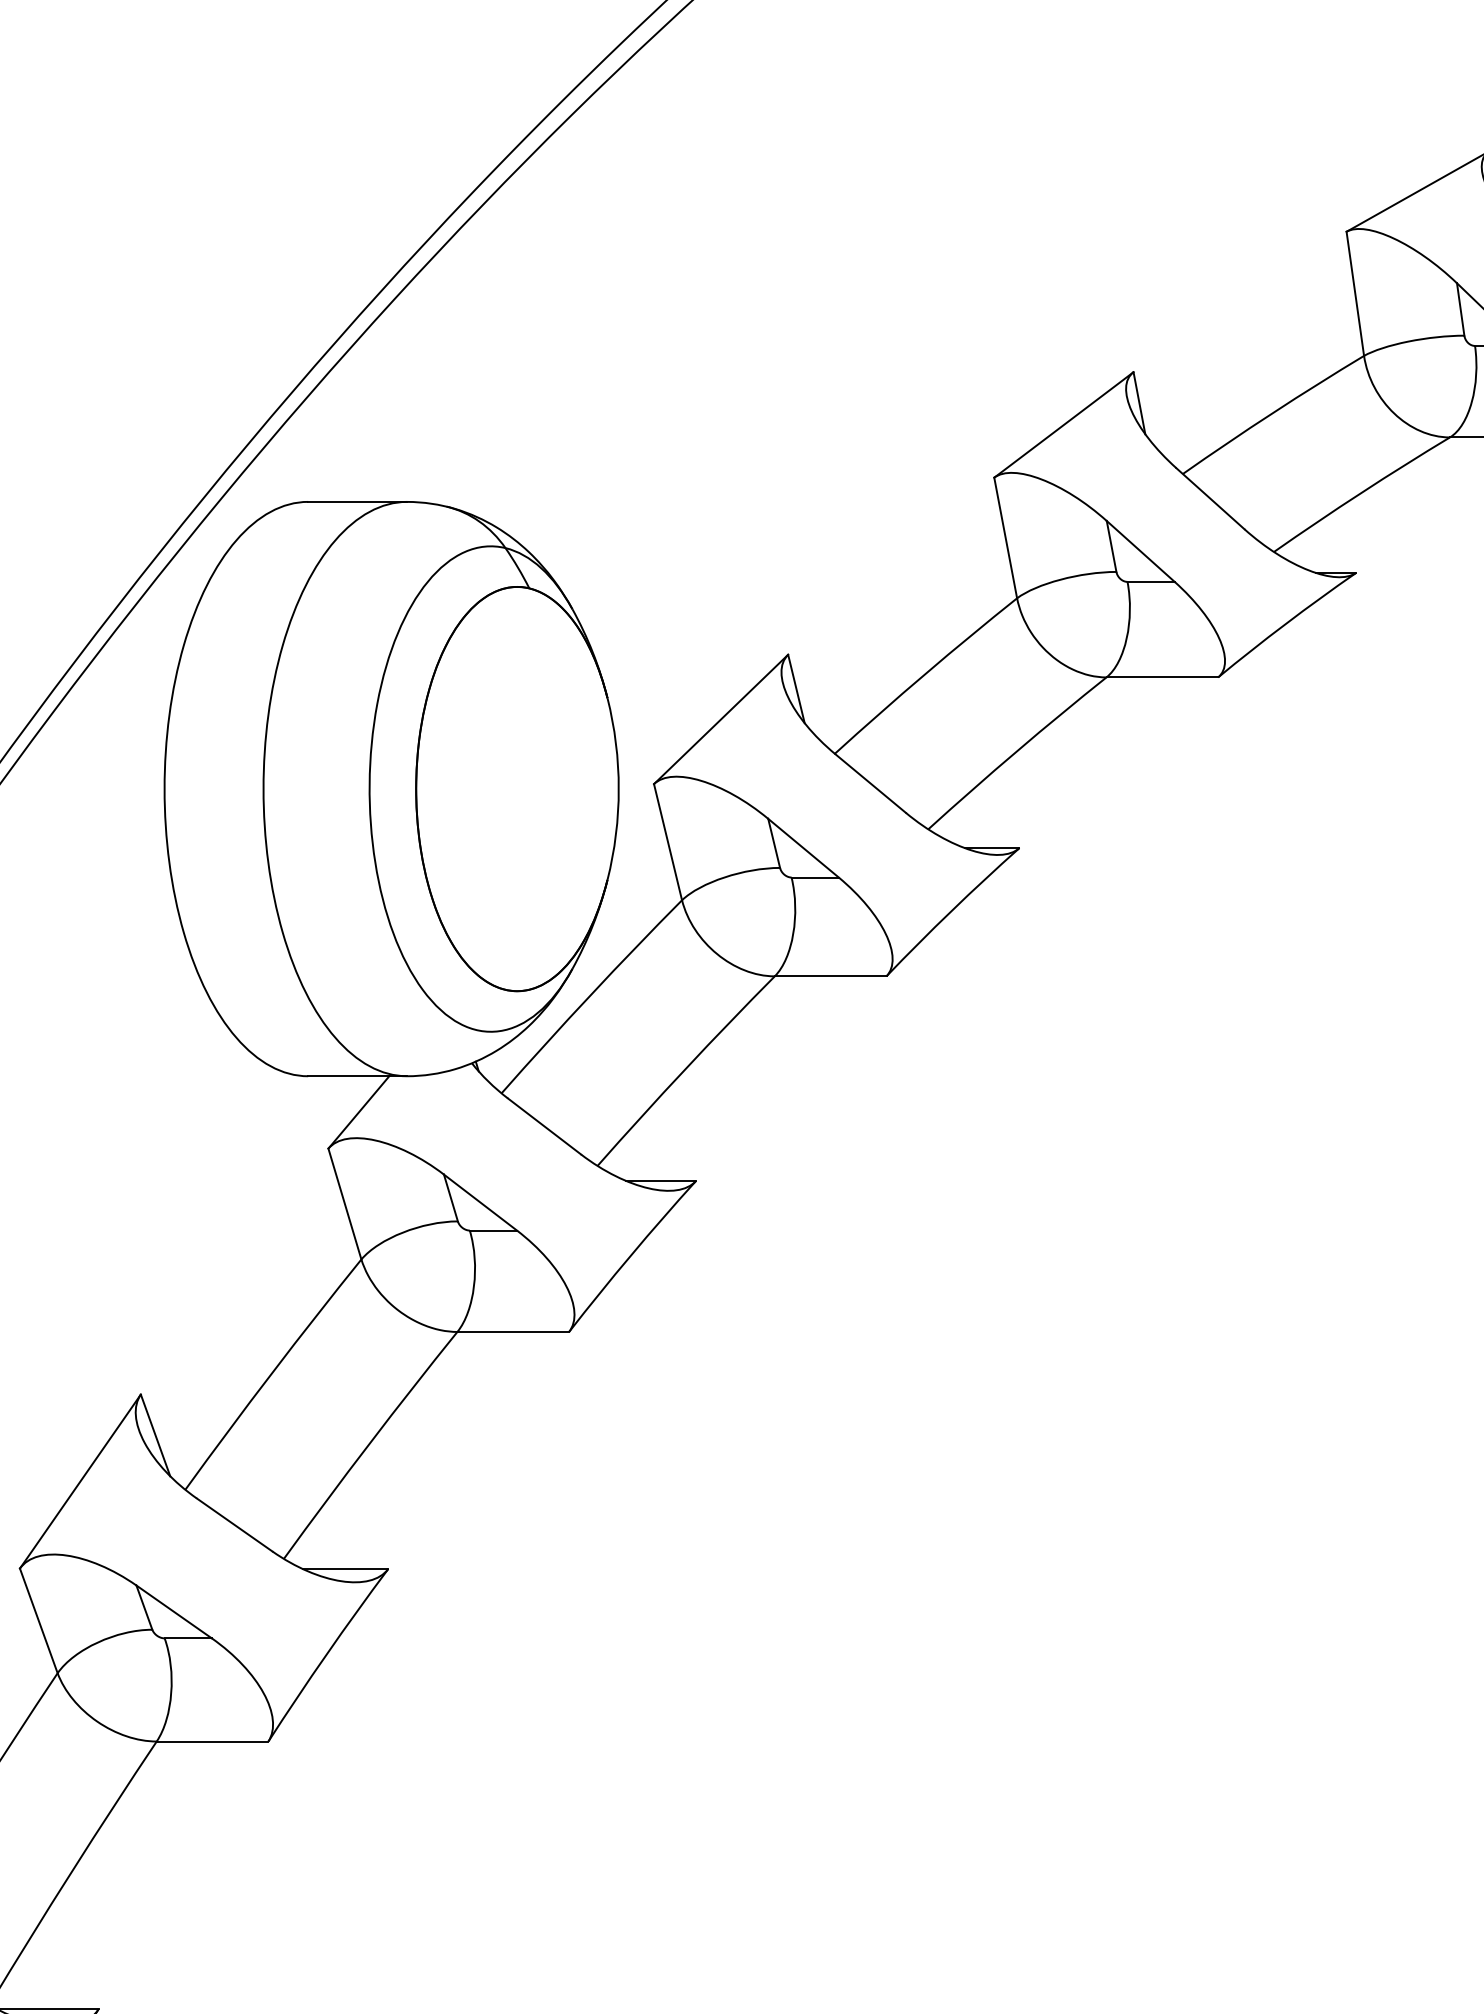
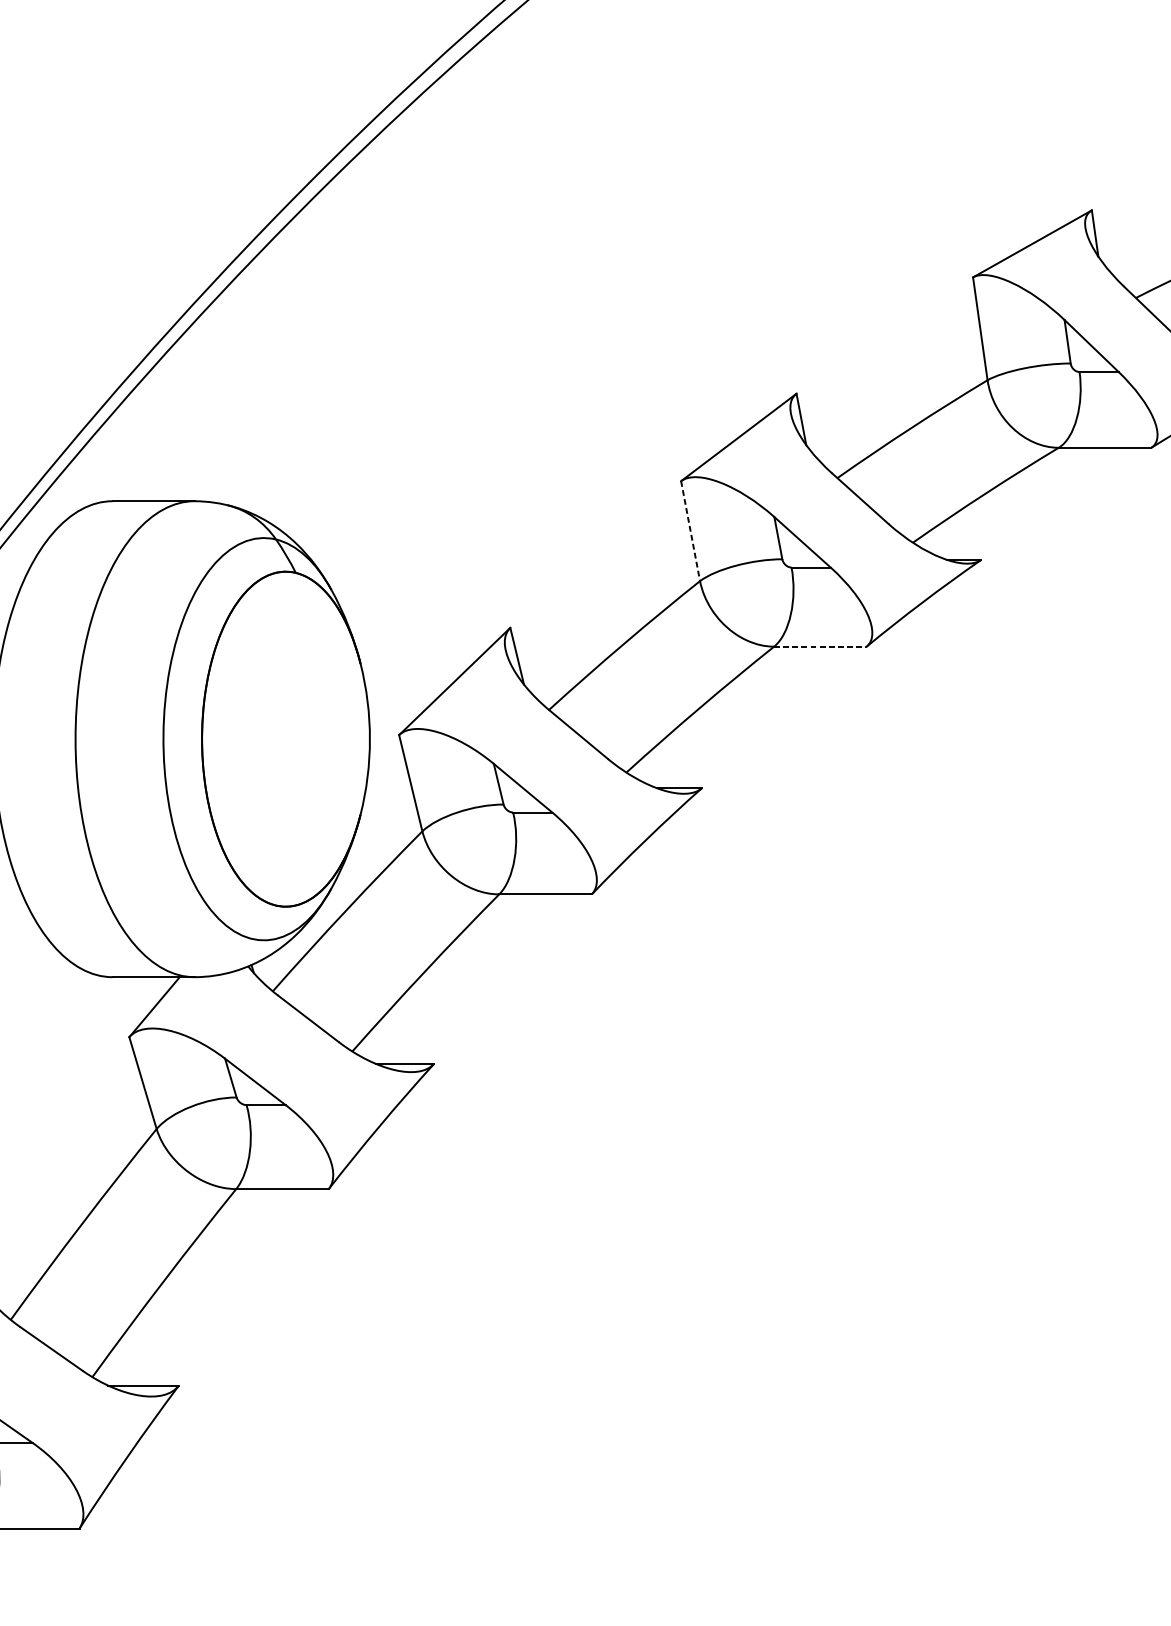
line: (1005, 538) -> (690, 531), solid -> dashed
line: (1162, 677) -> (820, 646), solid -> dashed

